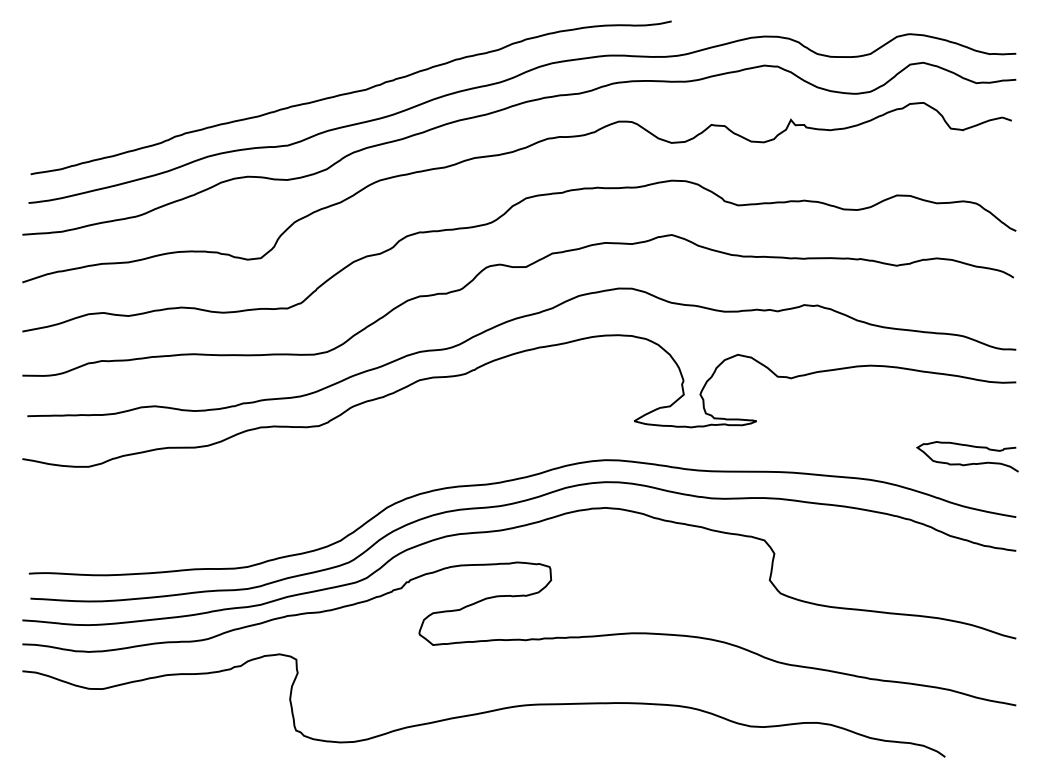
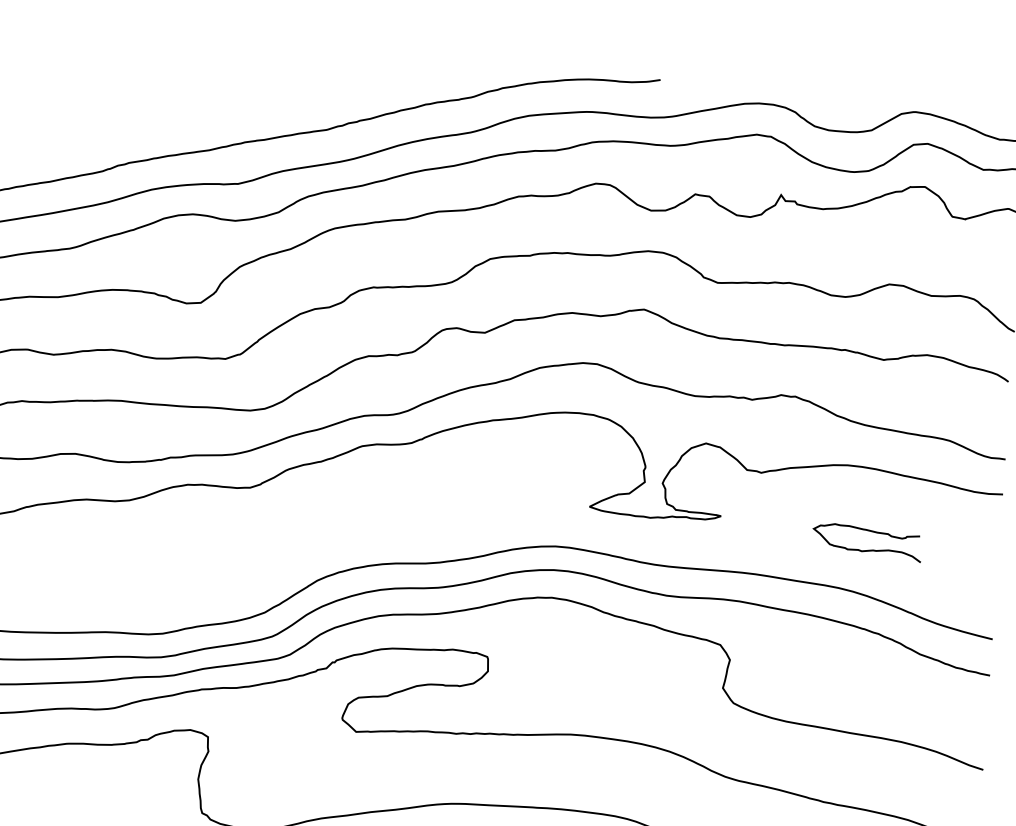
curve: (967, 463) -> (866, 549), moved

